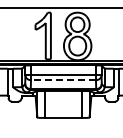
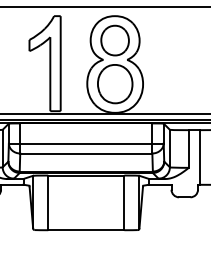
line: (62, 80) -> (84, 154), dashed -> solid

